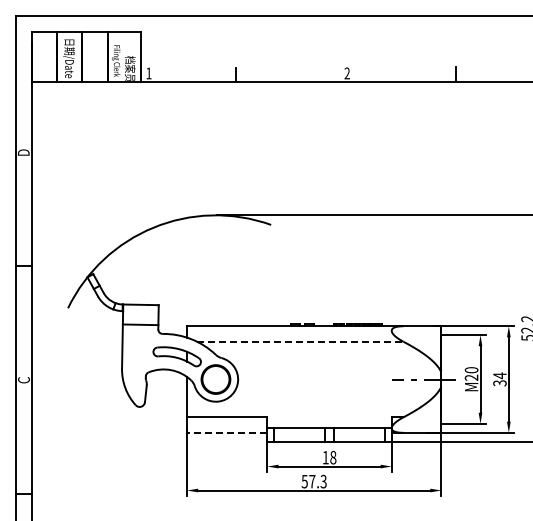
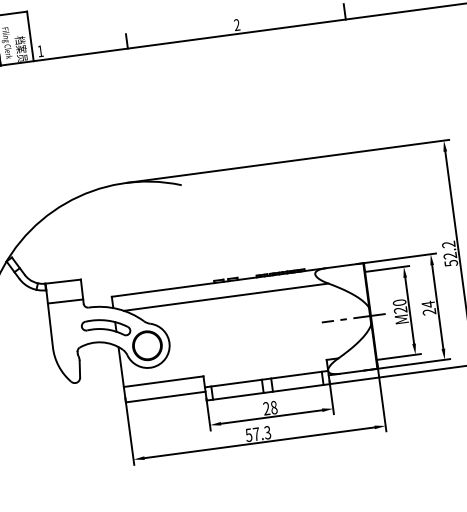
line: (300, 341) -> (226, 296), dashed -> solid
text: (500, 383) -> (430, 312), 34 -> 24
line: (226, 432) -> (164, 396), dashed -> solid
text: (325, 457) -> (266, 408), 18 -> 28

